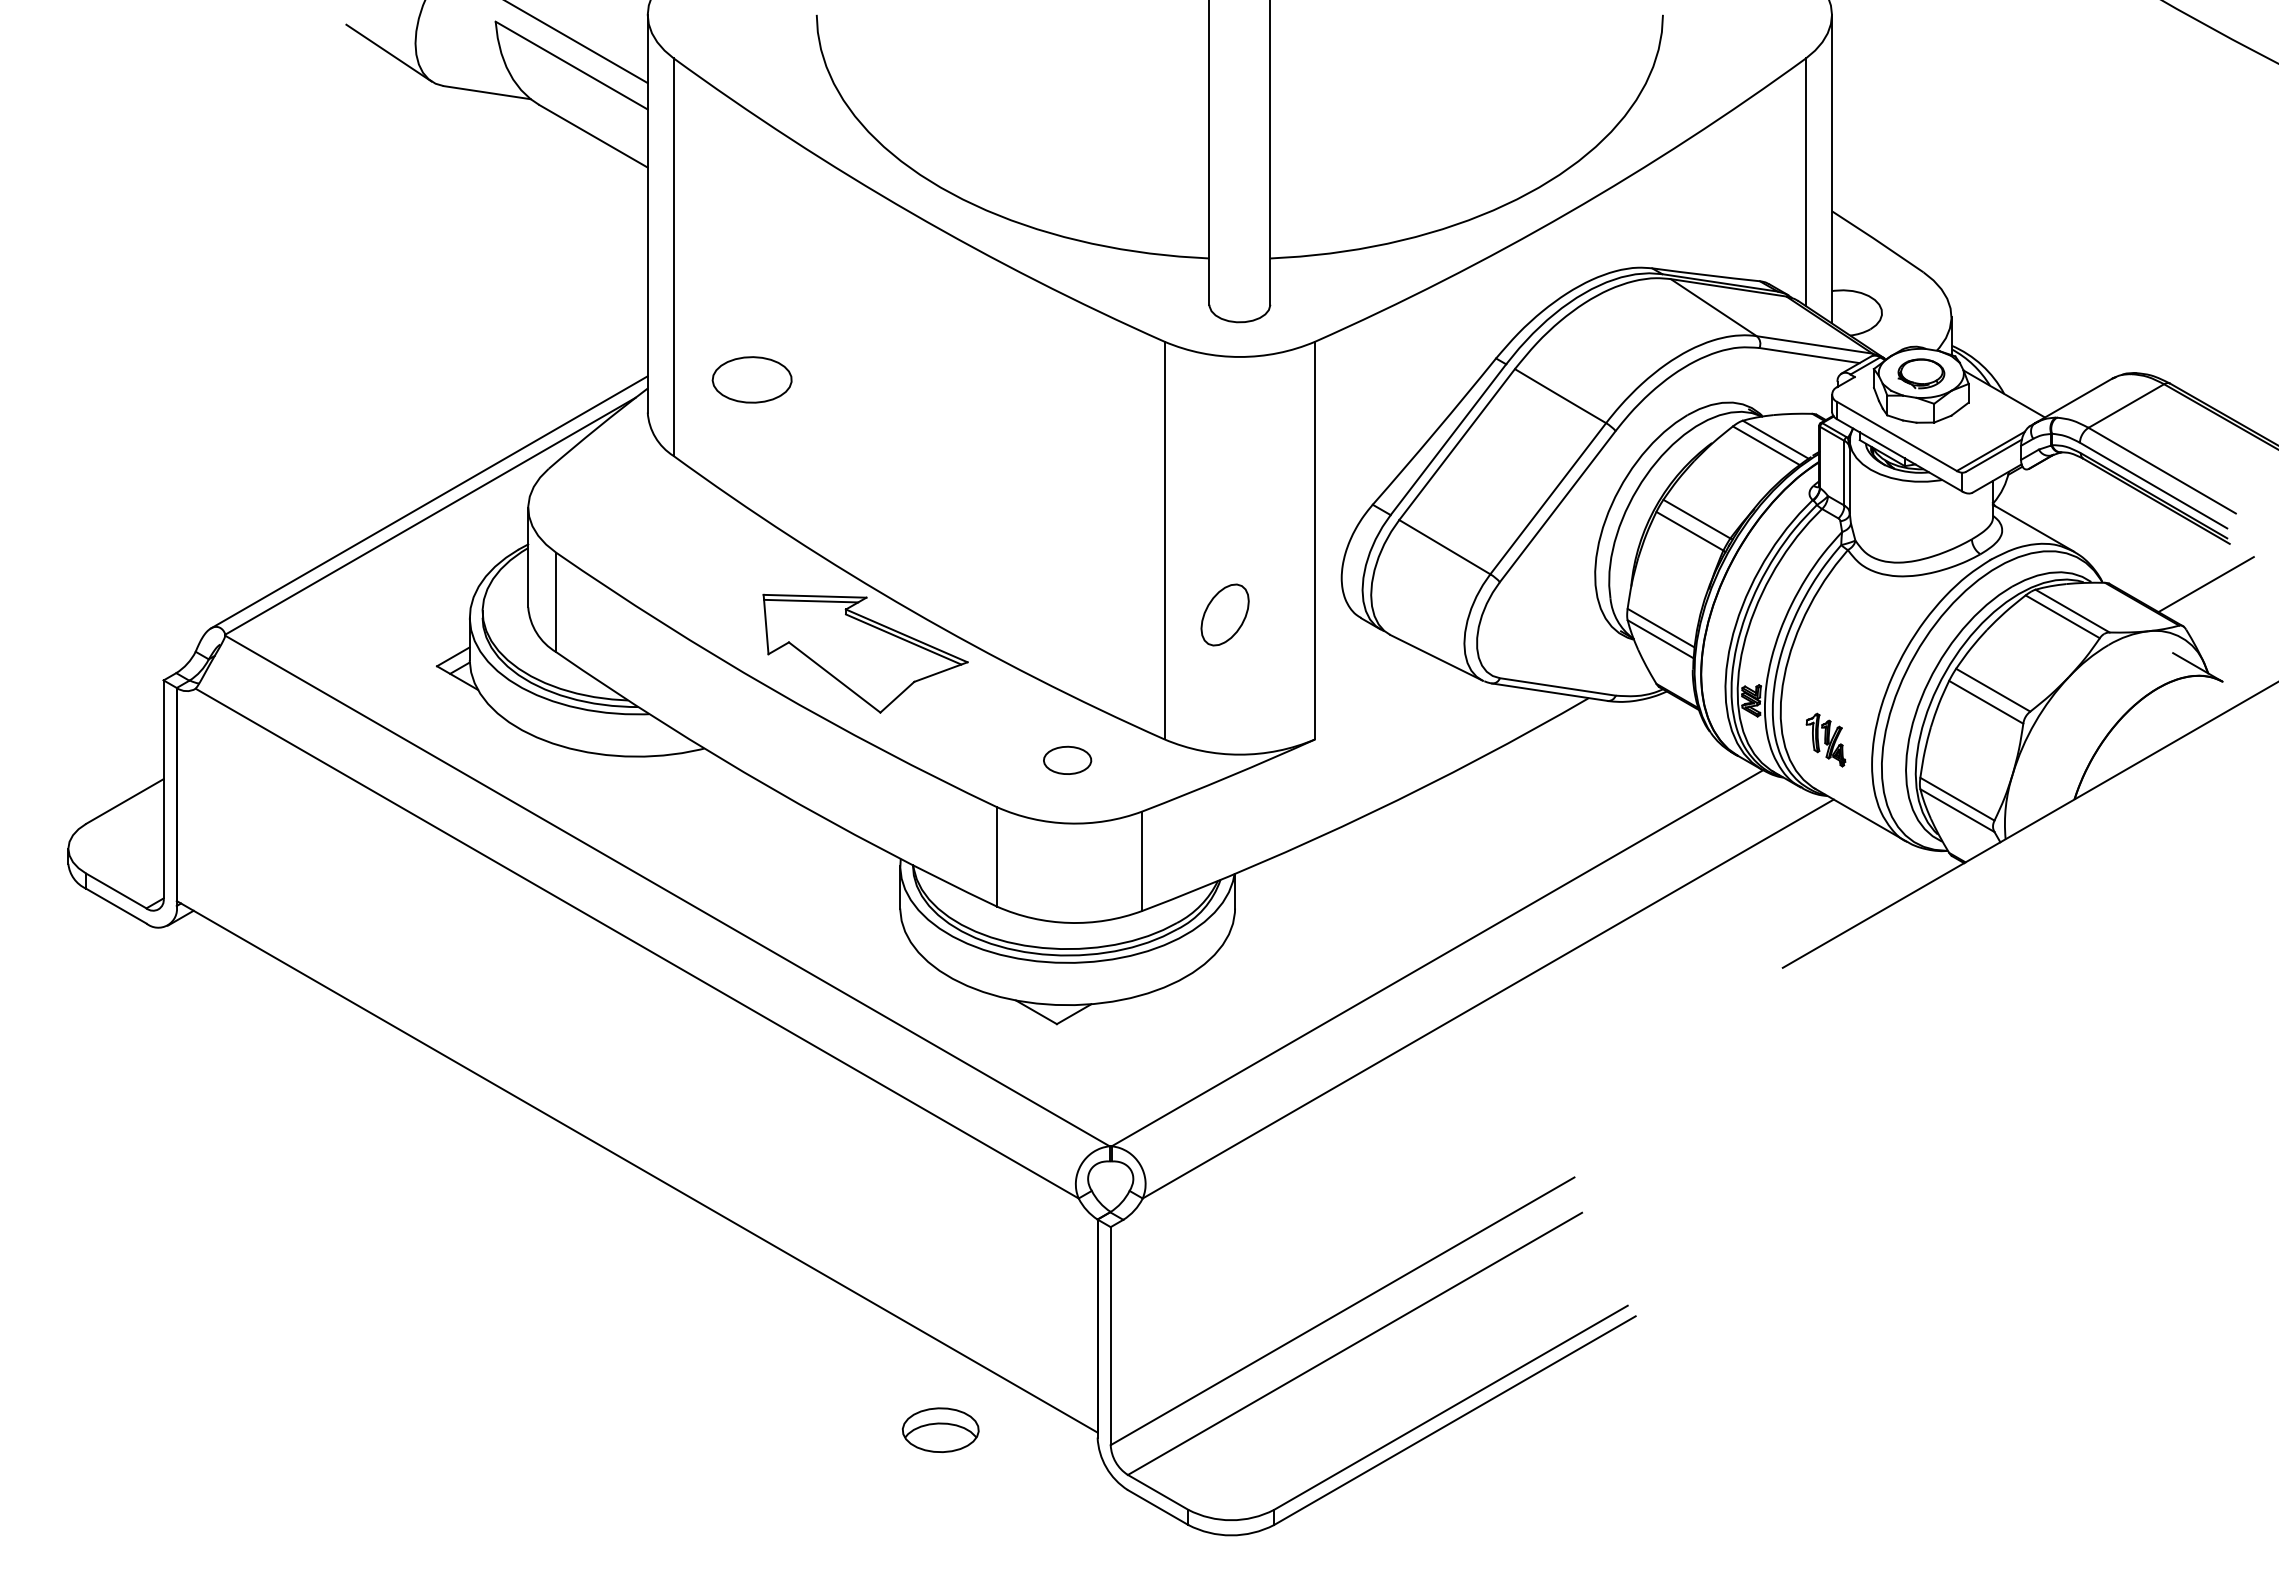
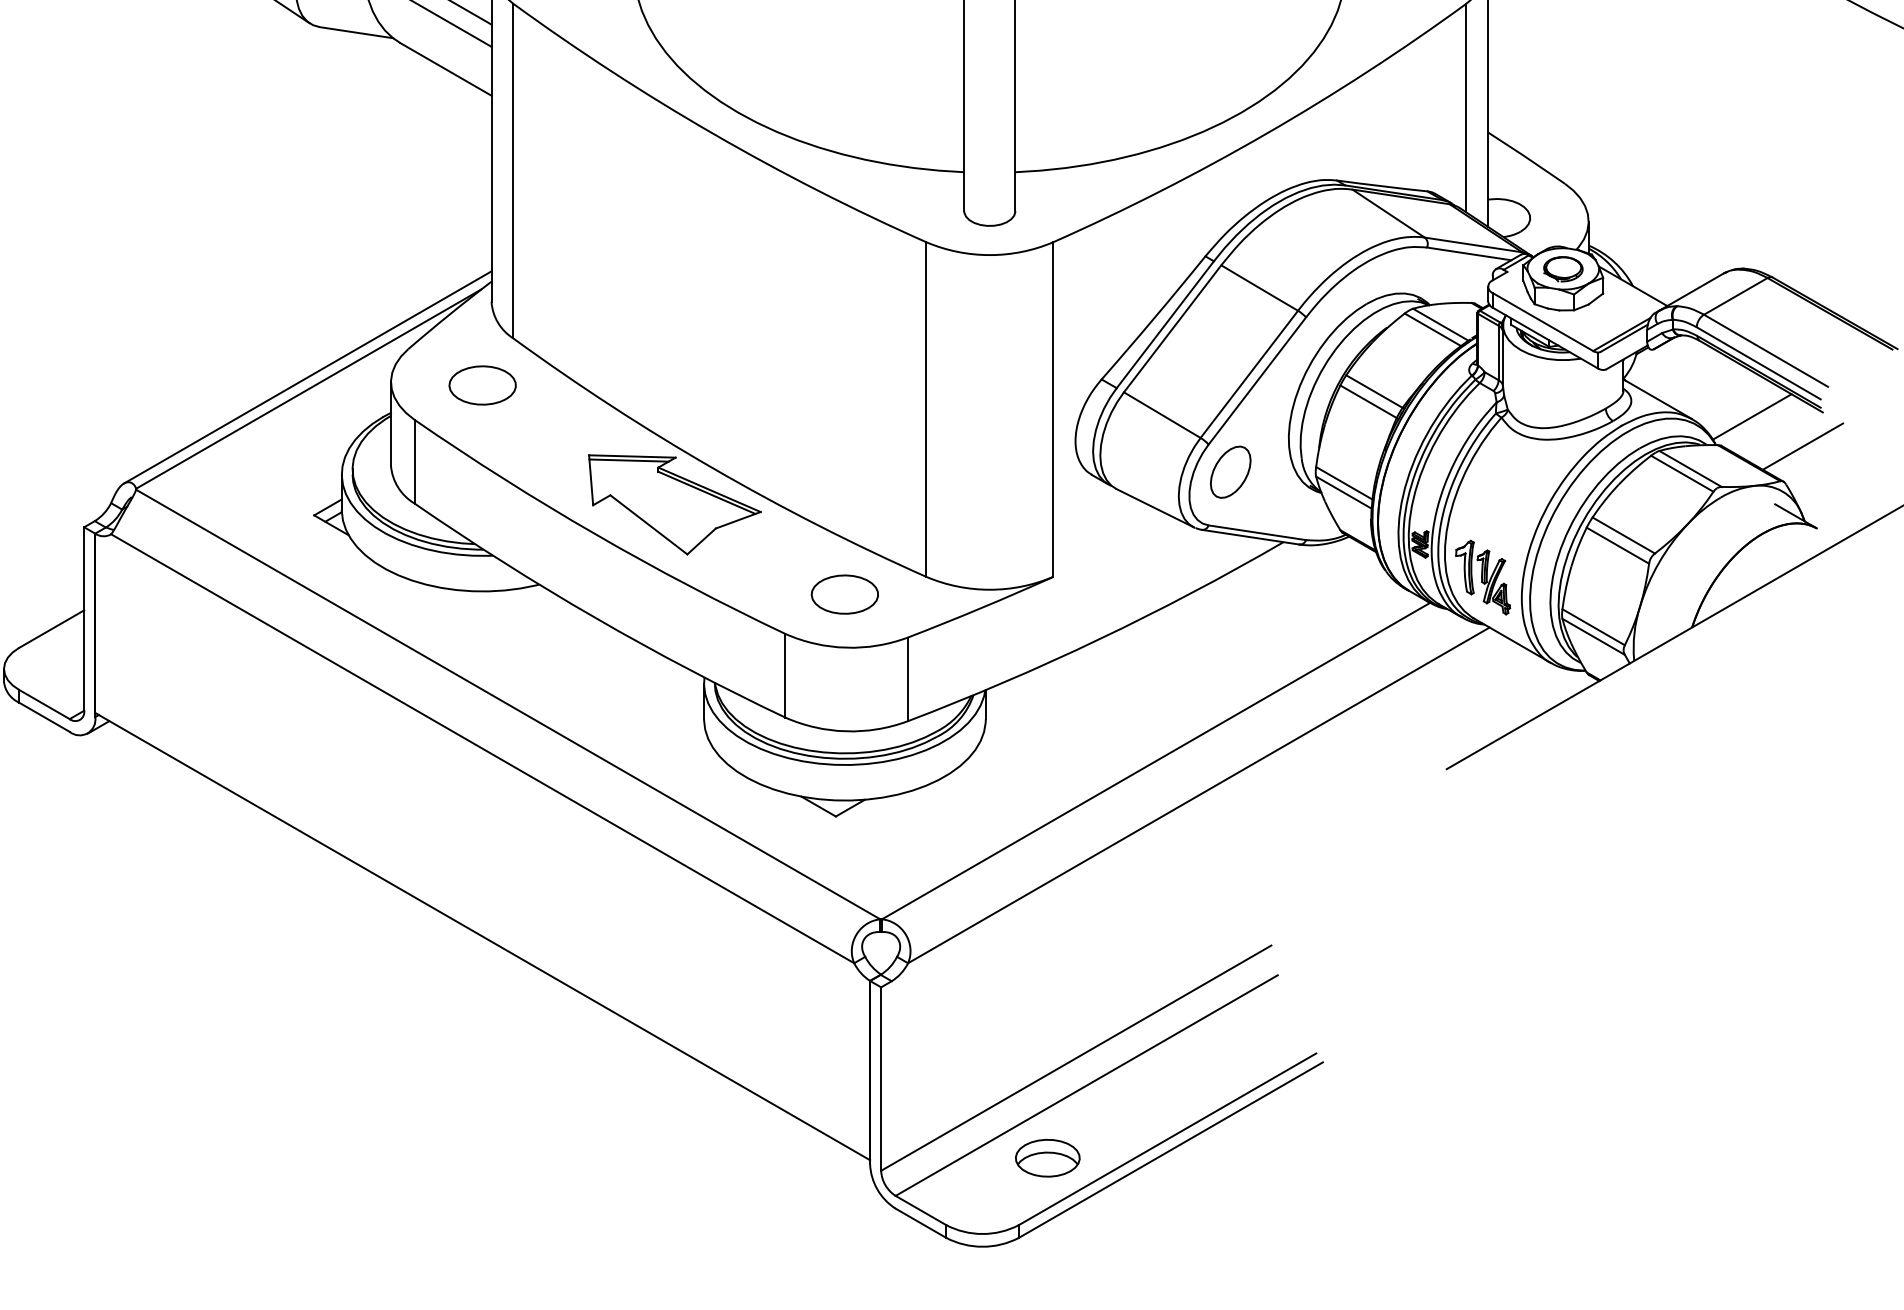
part: (751, 379) -> (482, 385), moved
line: (2145, 549) -> (1751, 417), added
part: (1224, 614) -> (1230, 471), moved
part: (1825, 739) -> (1482, 577), size x1.67
part: (1067, 760) -> (844, 594), size x1.67
part: (940, 1429) -> (1047, 1157), moved

